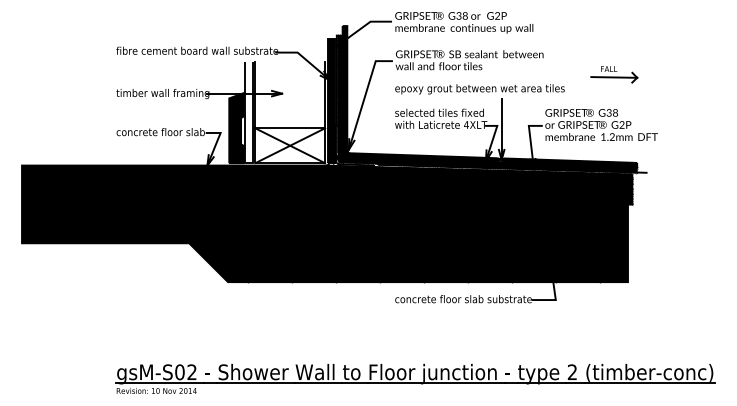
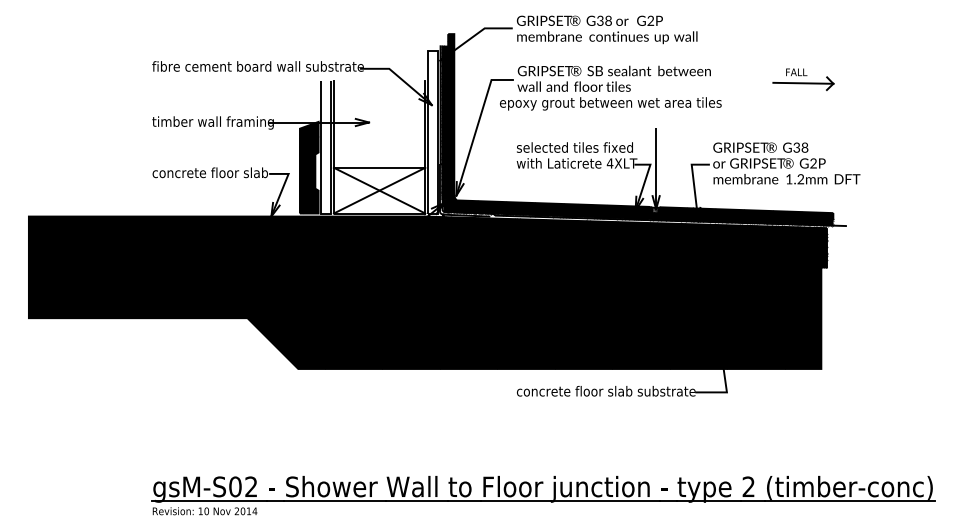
part: (614, 74) -> (803, 79), moved
text: (479, 89) -> (610, 103), moved
fill: (330, 101) -> (432, 132), removed

